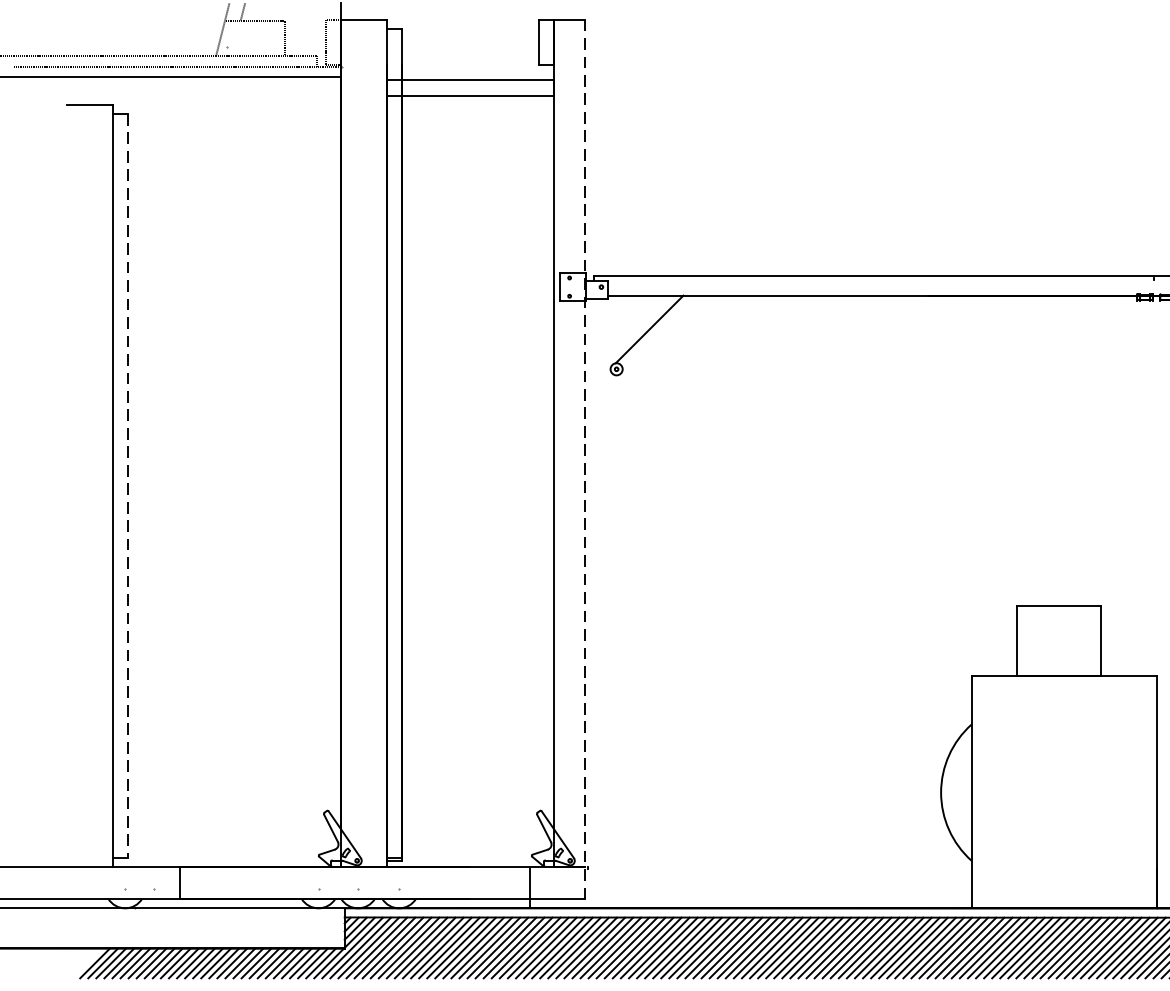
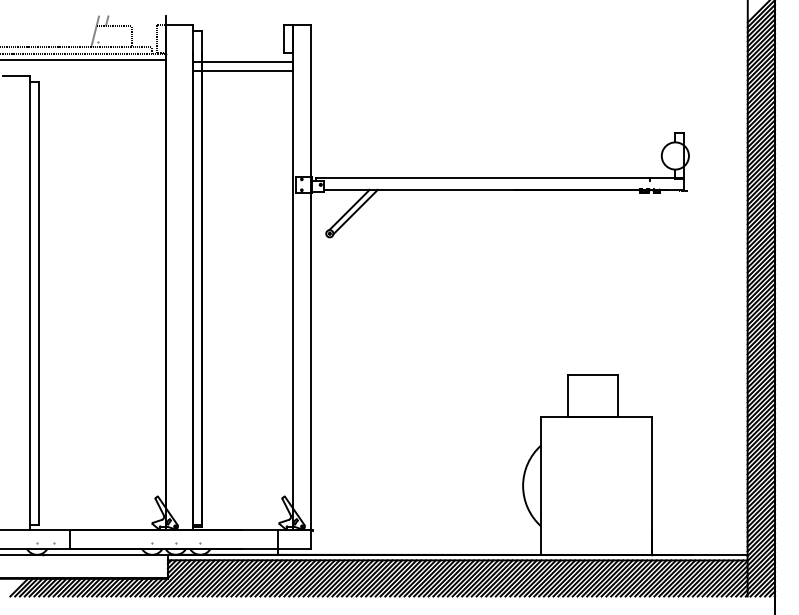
line: (659, 331) -> (355, 211), added
line: (584, 459) -> (310, 287), dashed -> solid
line: (127, 486) -> (38, 303), dashed -> solid

